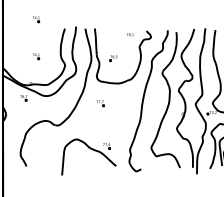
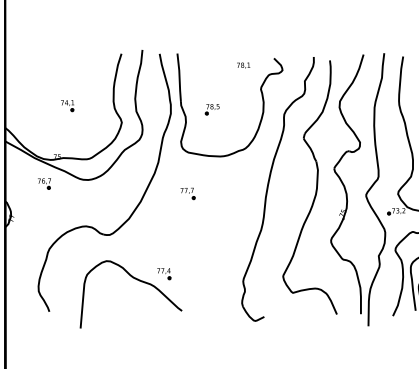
part: (36, 19) -> (68, 36), removed
part: (92, 150) -> (137, 281), moved

